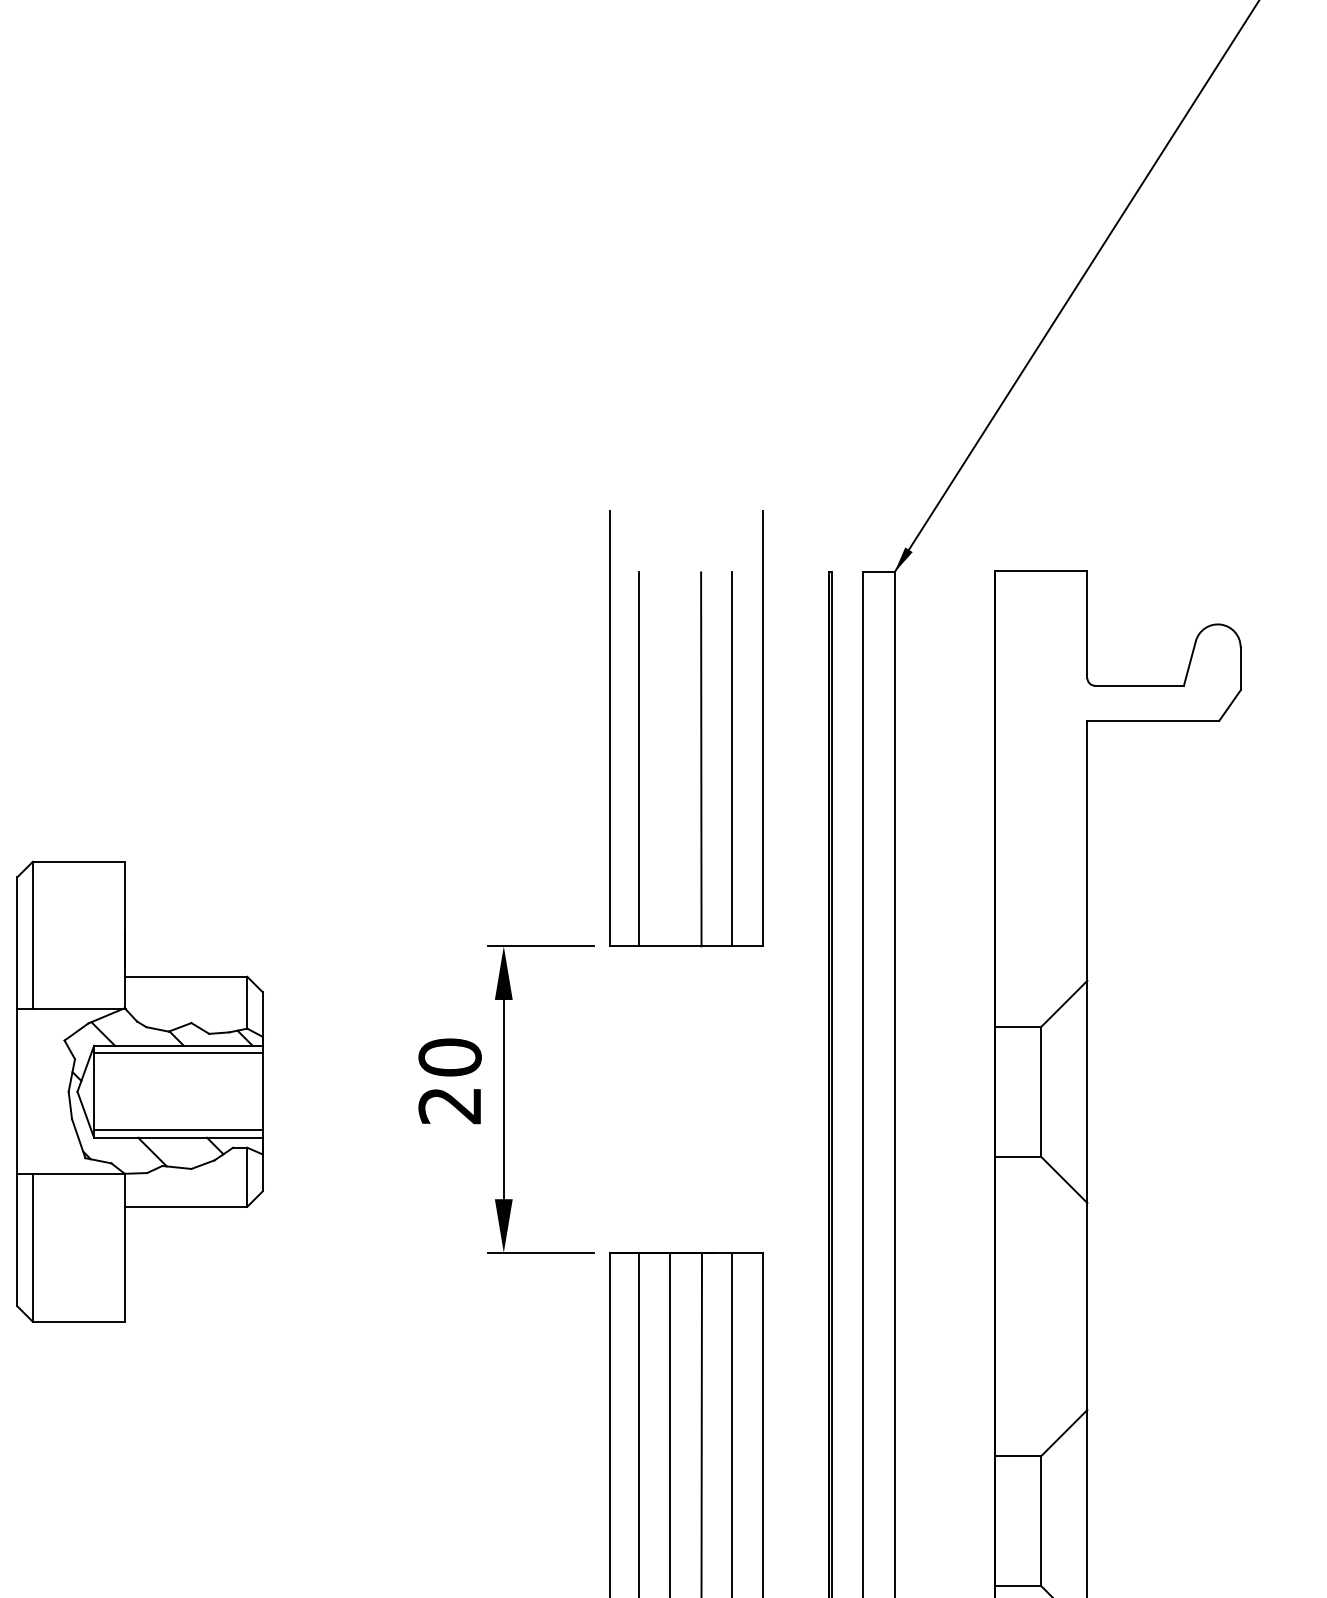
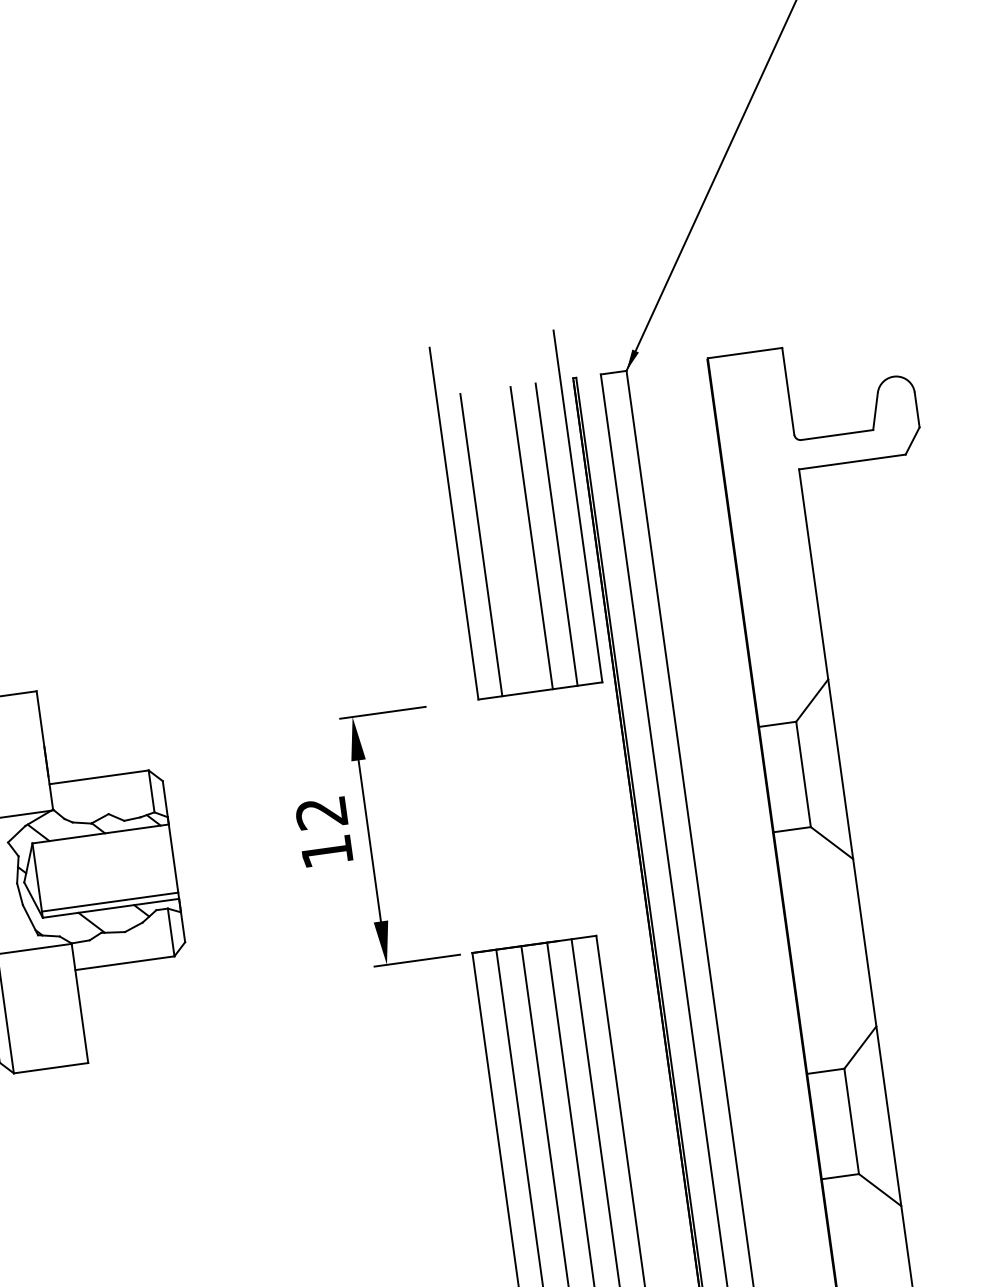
part: (700, 728) -> (527, 513), moved
line: (178, 1053) -> (101, 840), removed
text: (449, 1081) -> (323, 832), 20 -> 12

